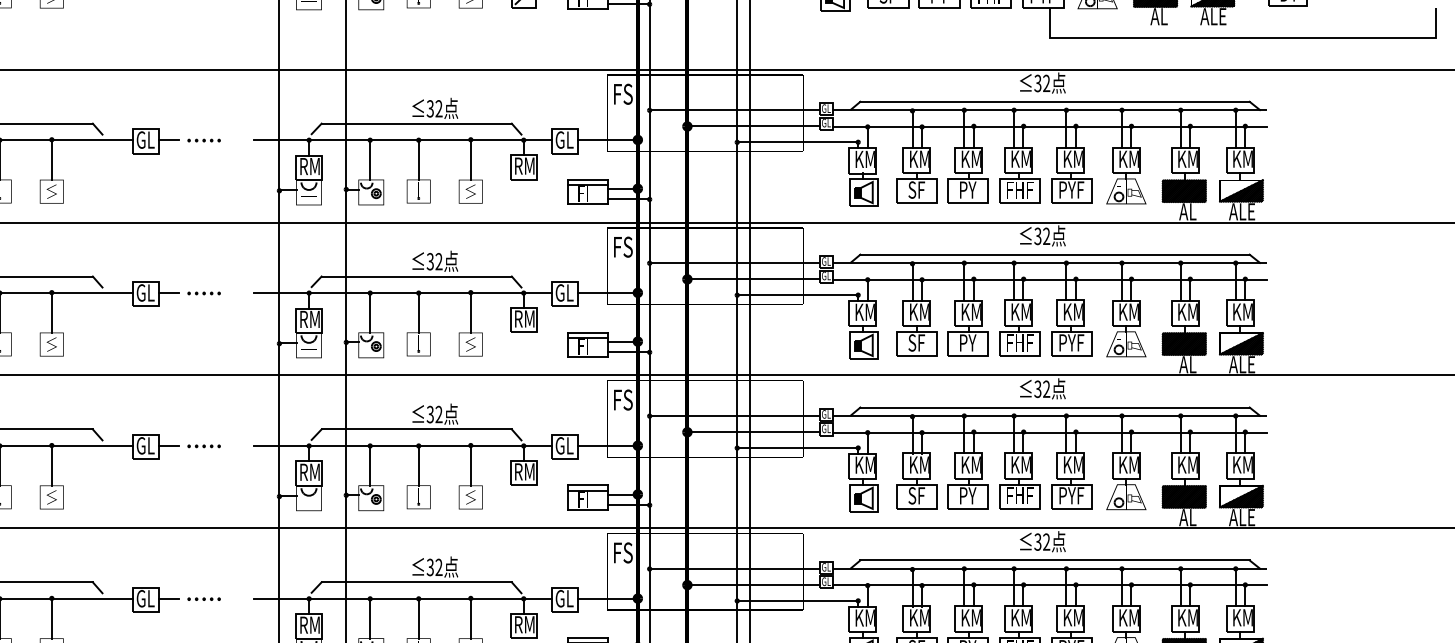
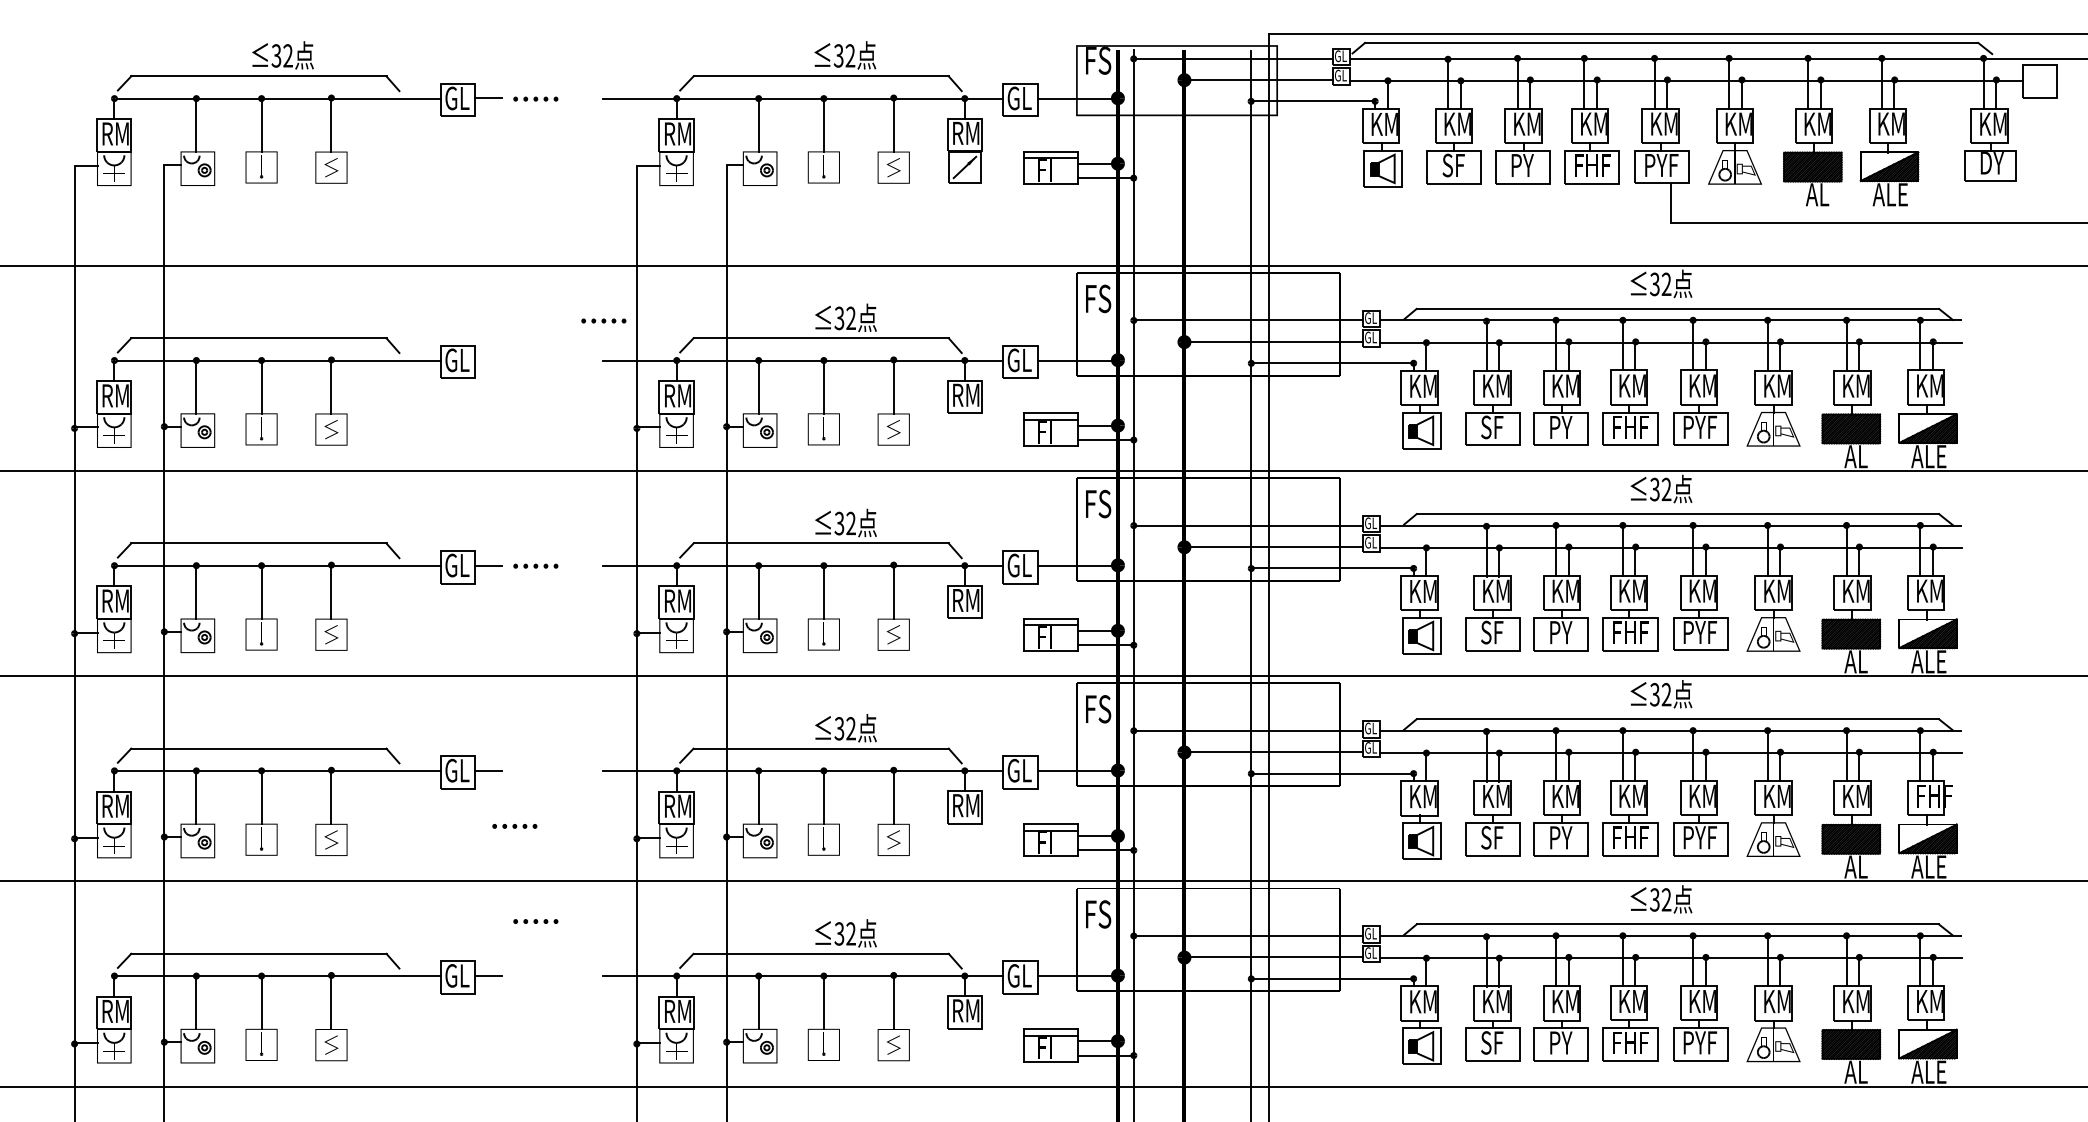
line: (168, 140) -> (488, 360), removed
text: (203, 140) -> (603, 320), moved
text: (203, 446) -> (514, 826), moved
text: (1246, 464) -> (1934, 795), KM -> FHF
text: (203, 599) -> (535, 921), moved

